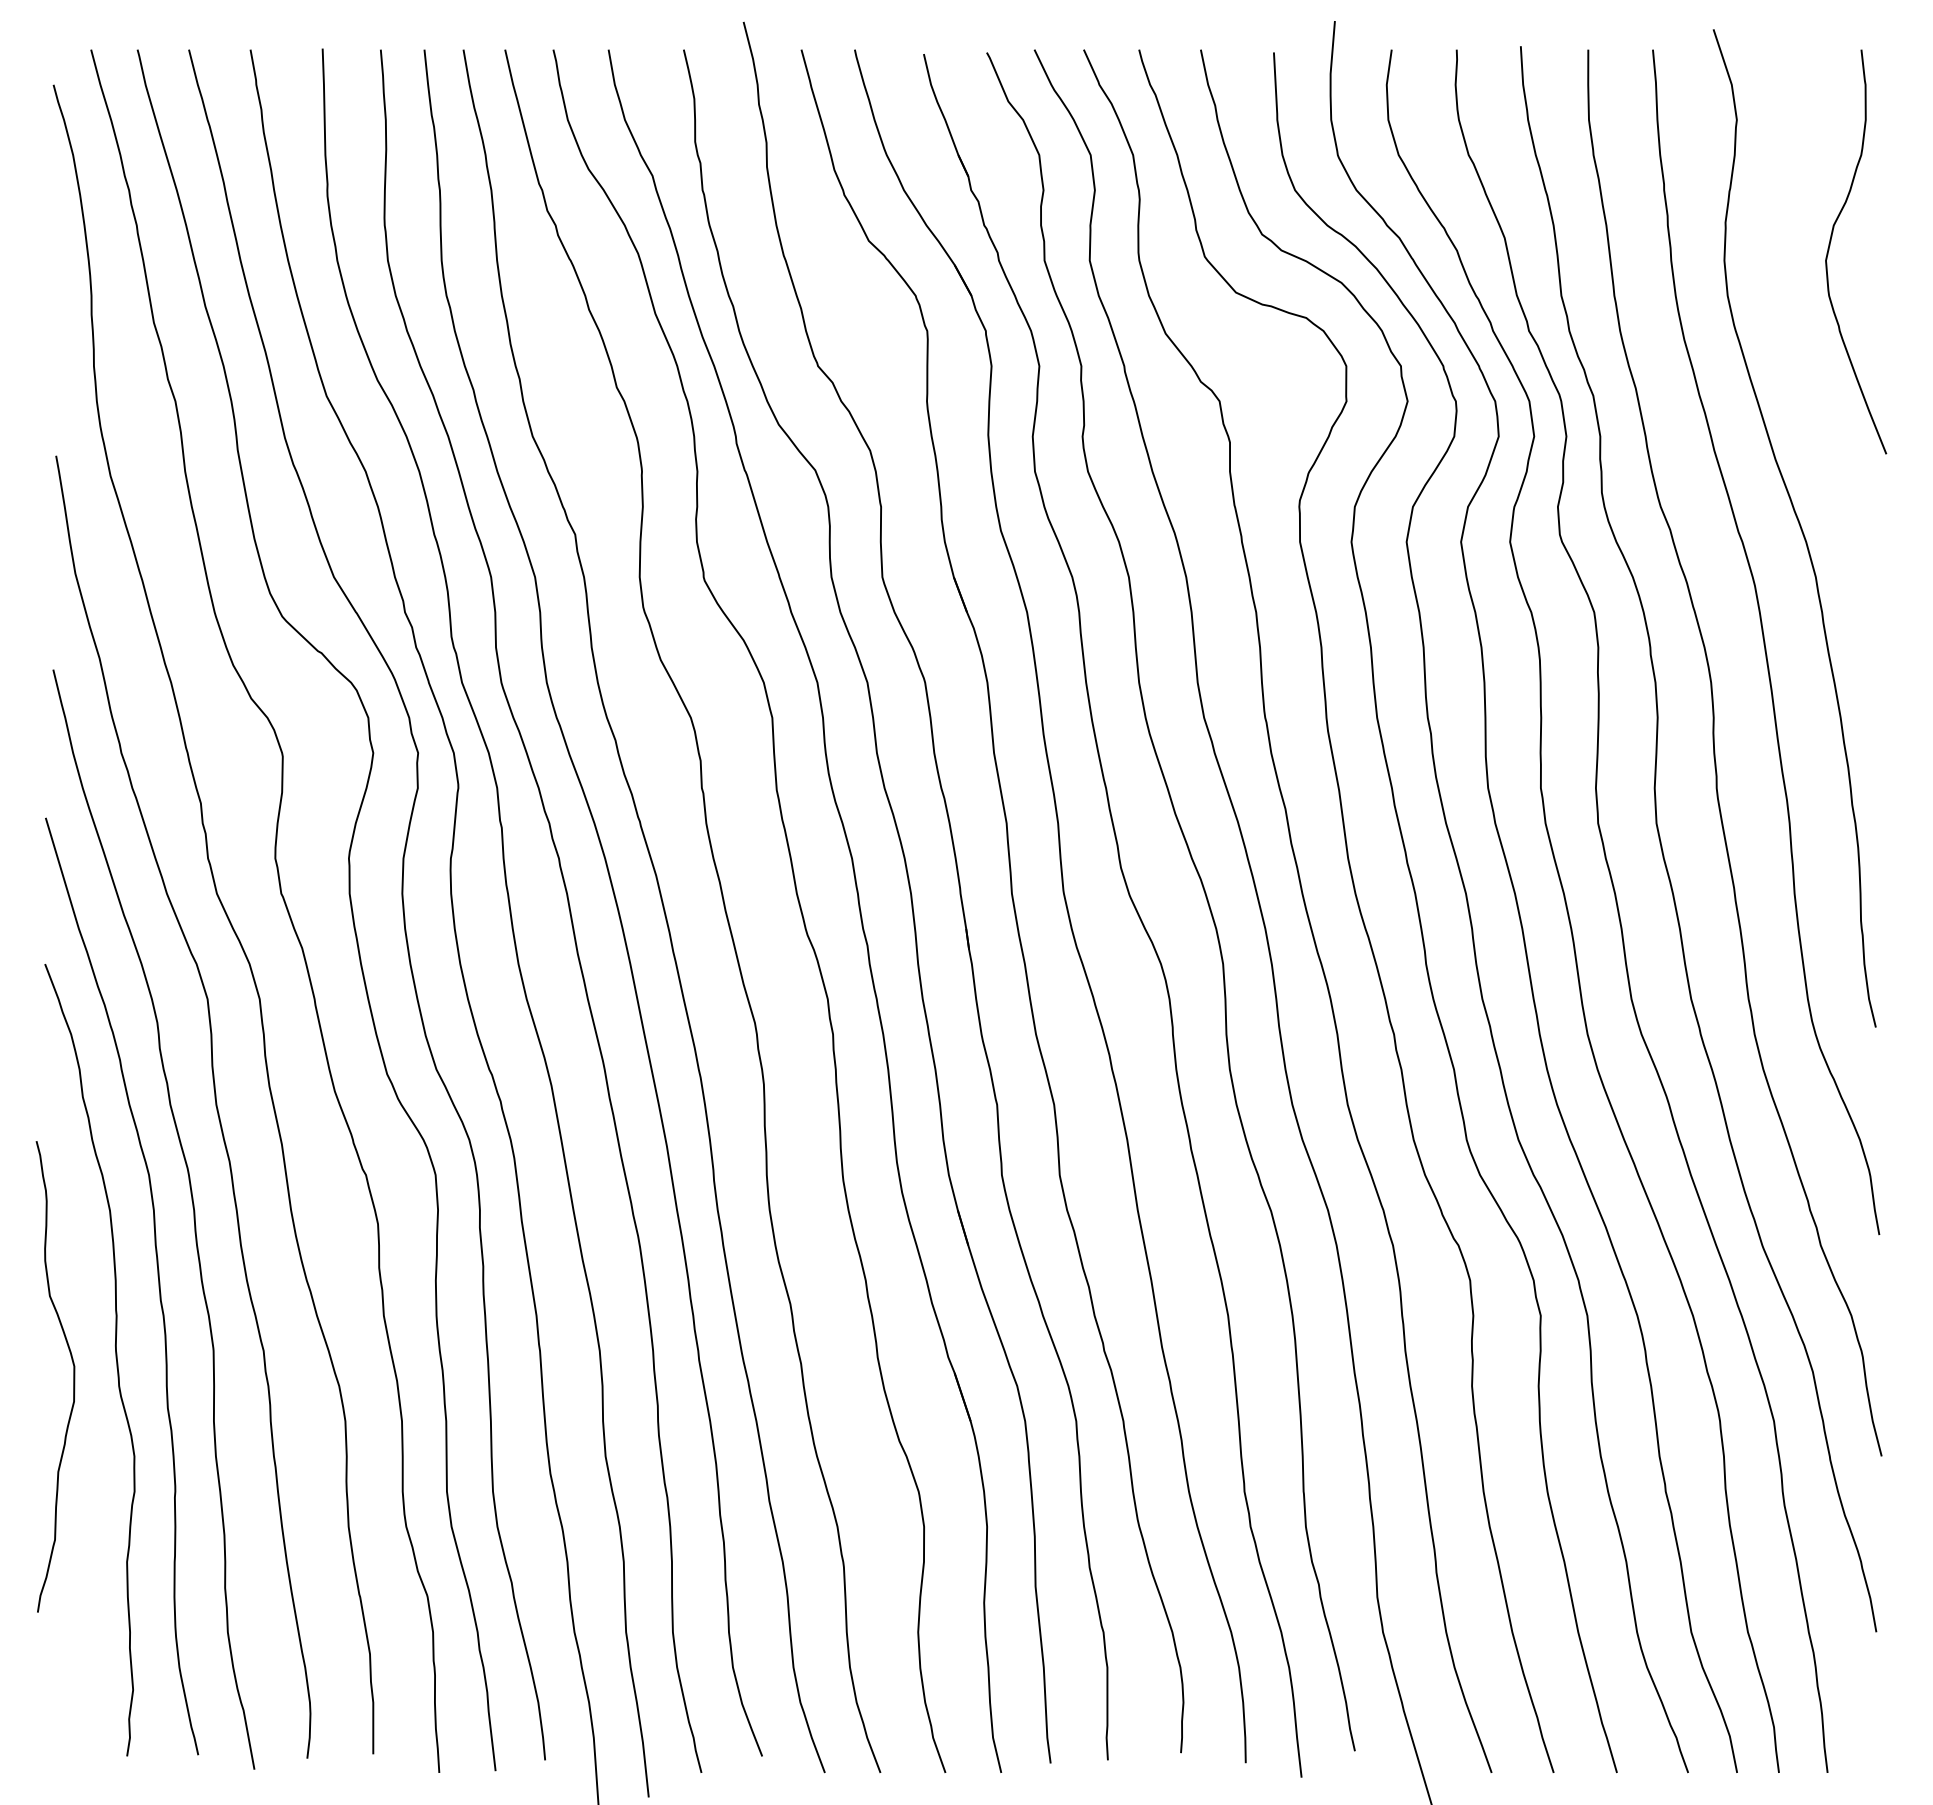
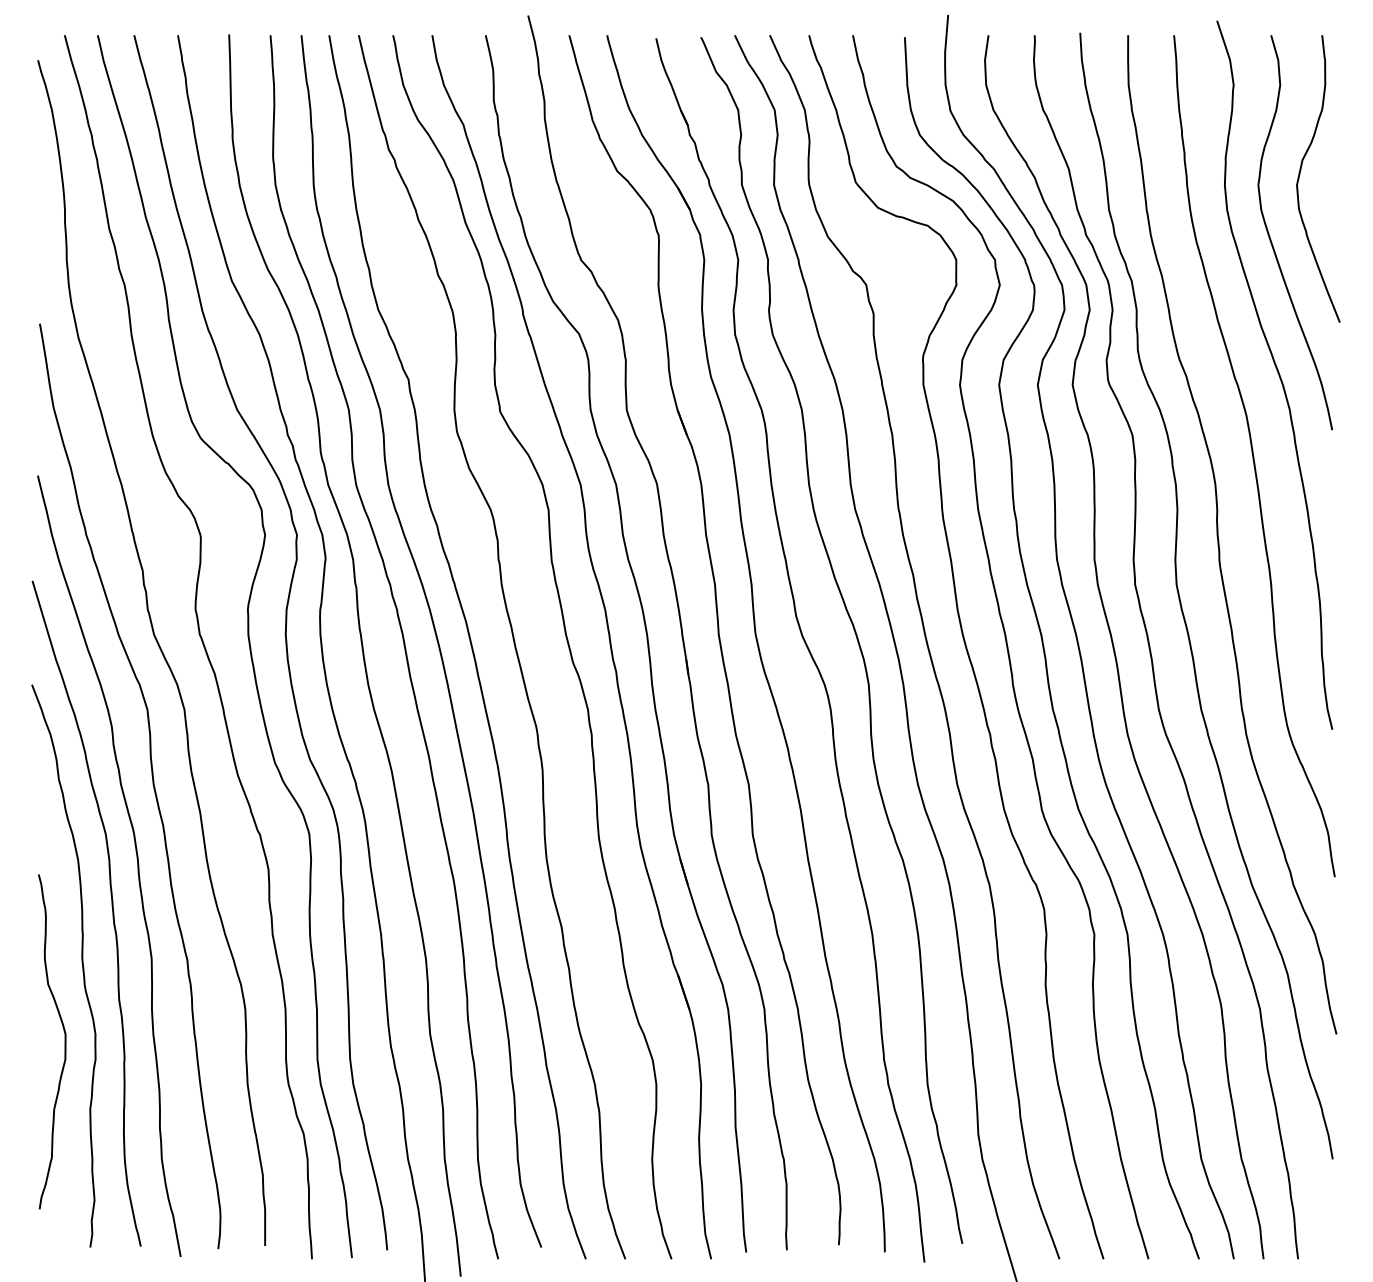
curve: (1790, 339) -> (1271, 241), added
curve: (73, 1376) -> (64, 1041), moved

